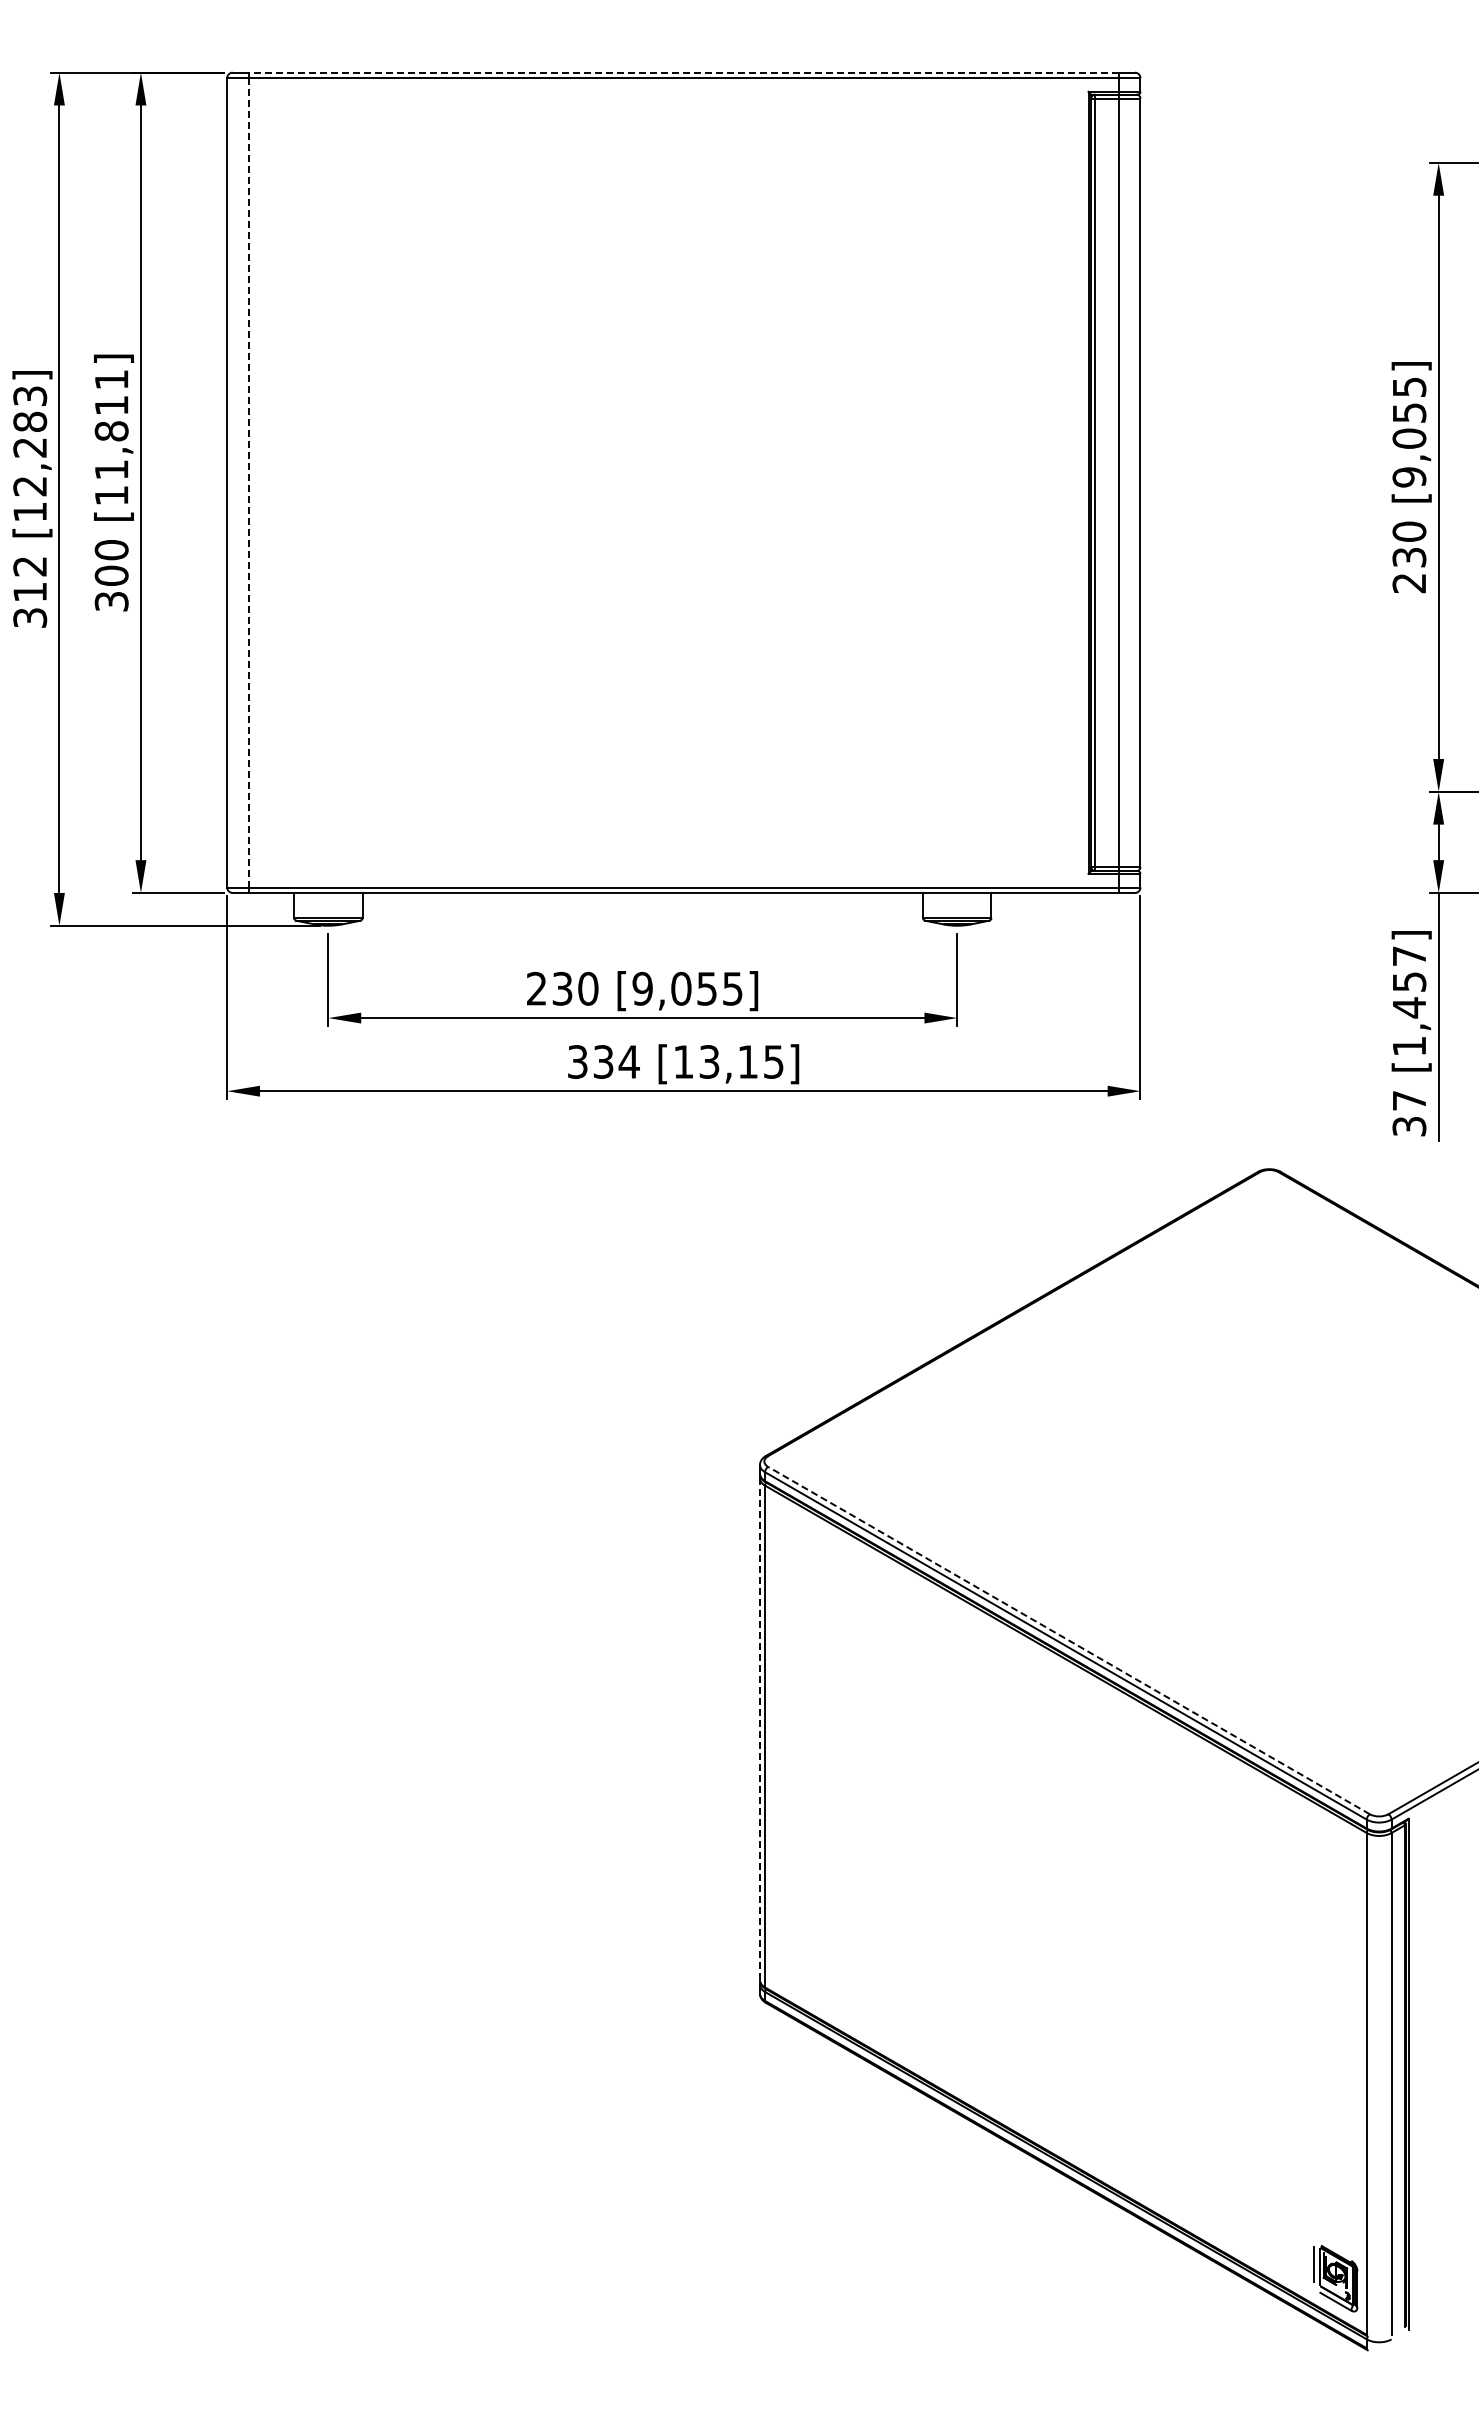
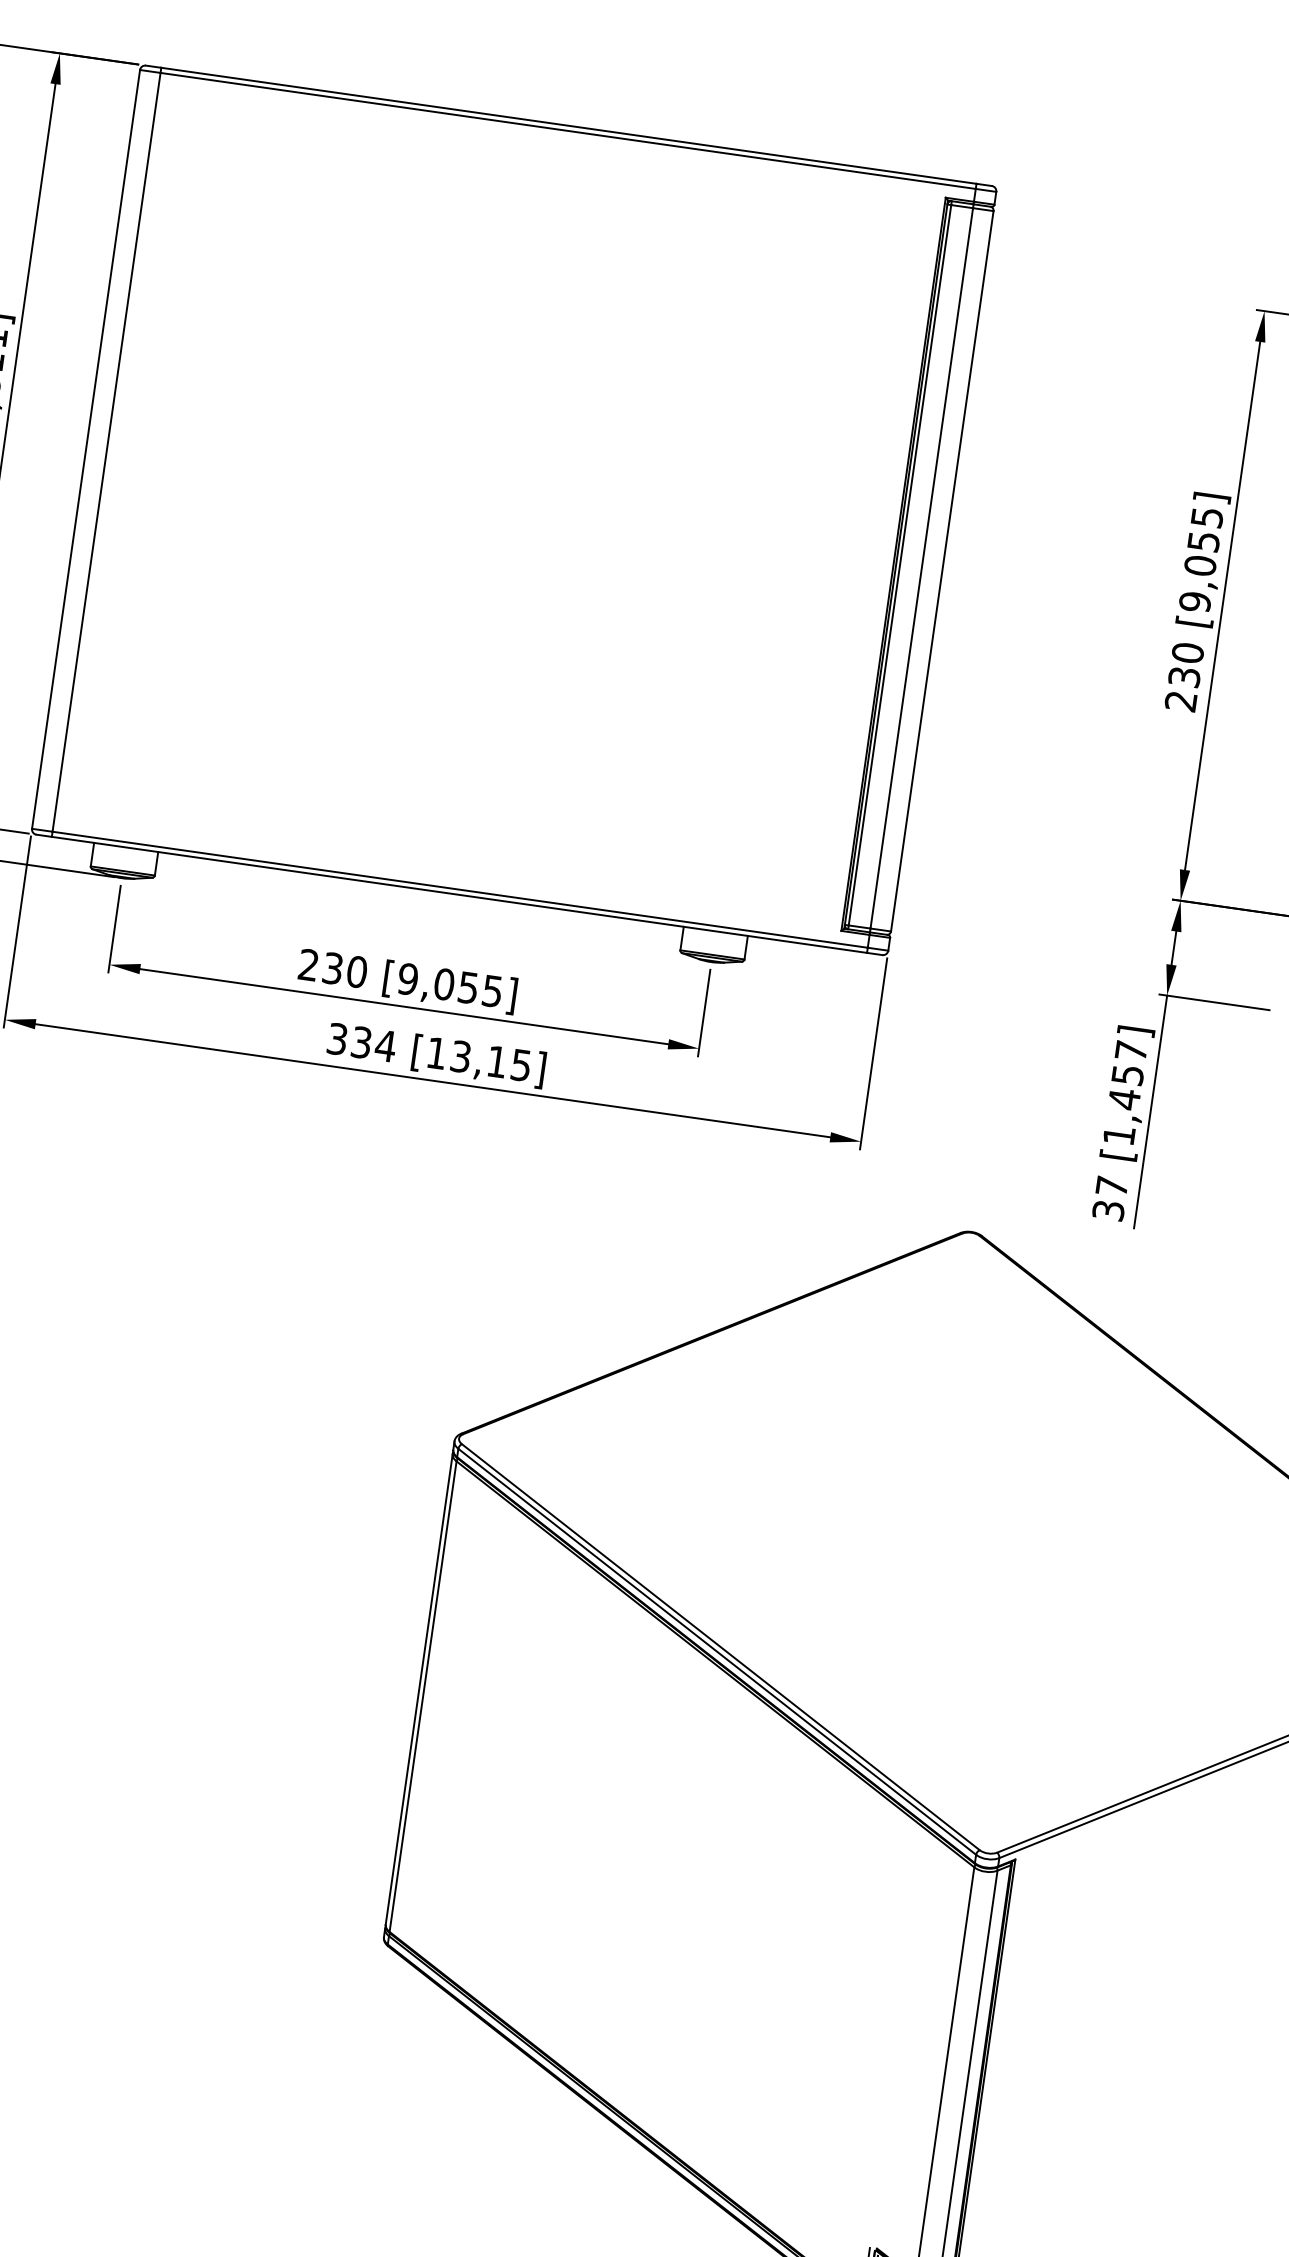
line: (683, 72) -> (568, 125), dashed -> solid
line: (249, 482) -> (107, 452), dashed -> solid
line: (1068, 1640) -> (720, 1647), dashed -> solid
line: (759, 1729) -> (418, 1689), dashed -> solid

